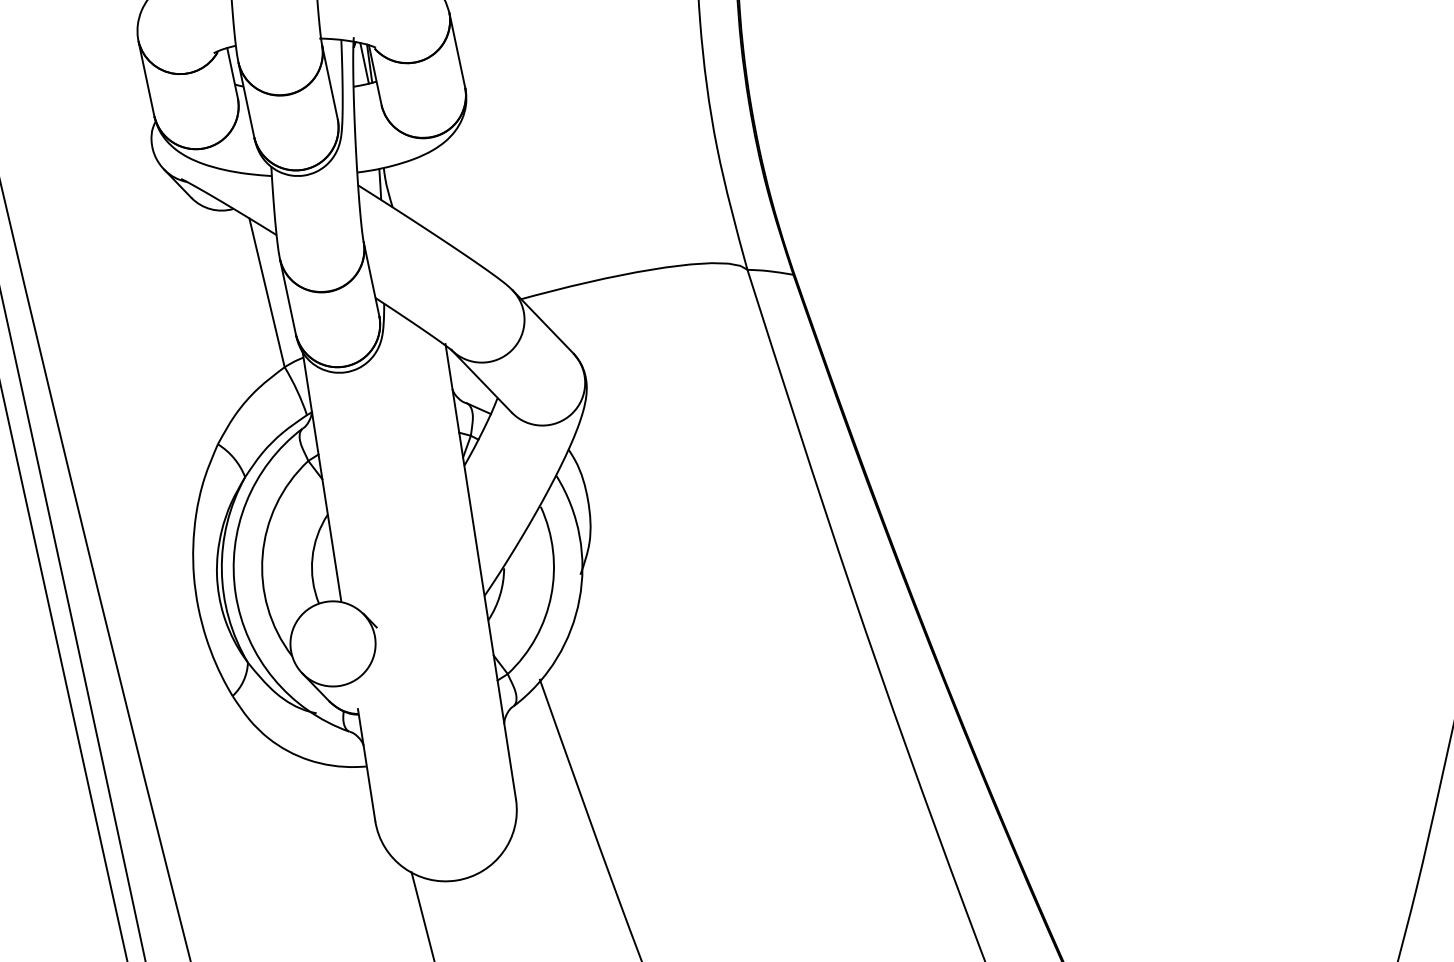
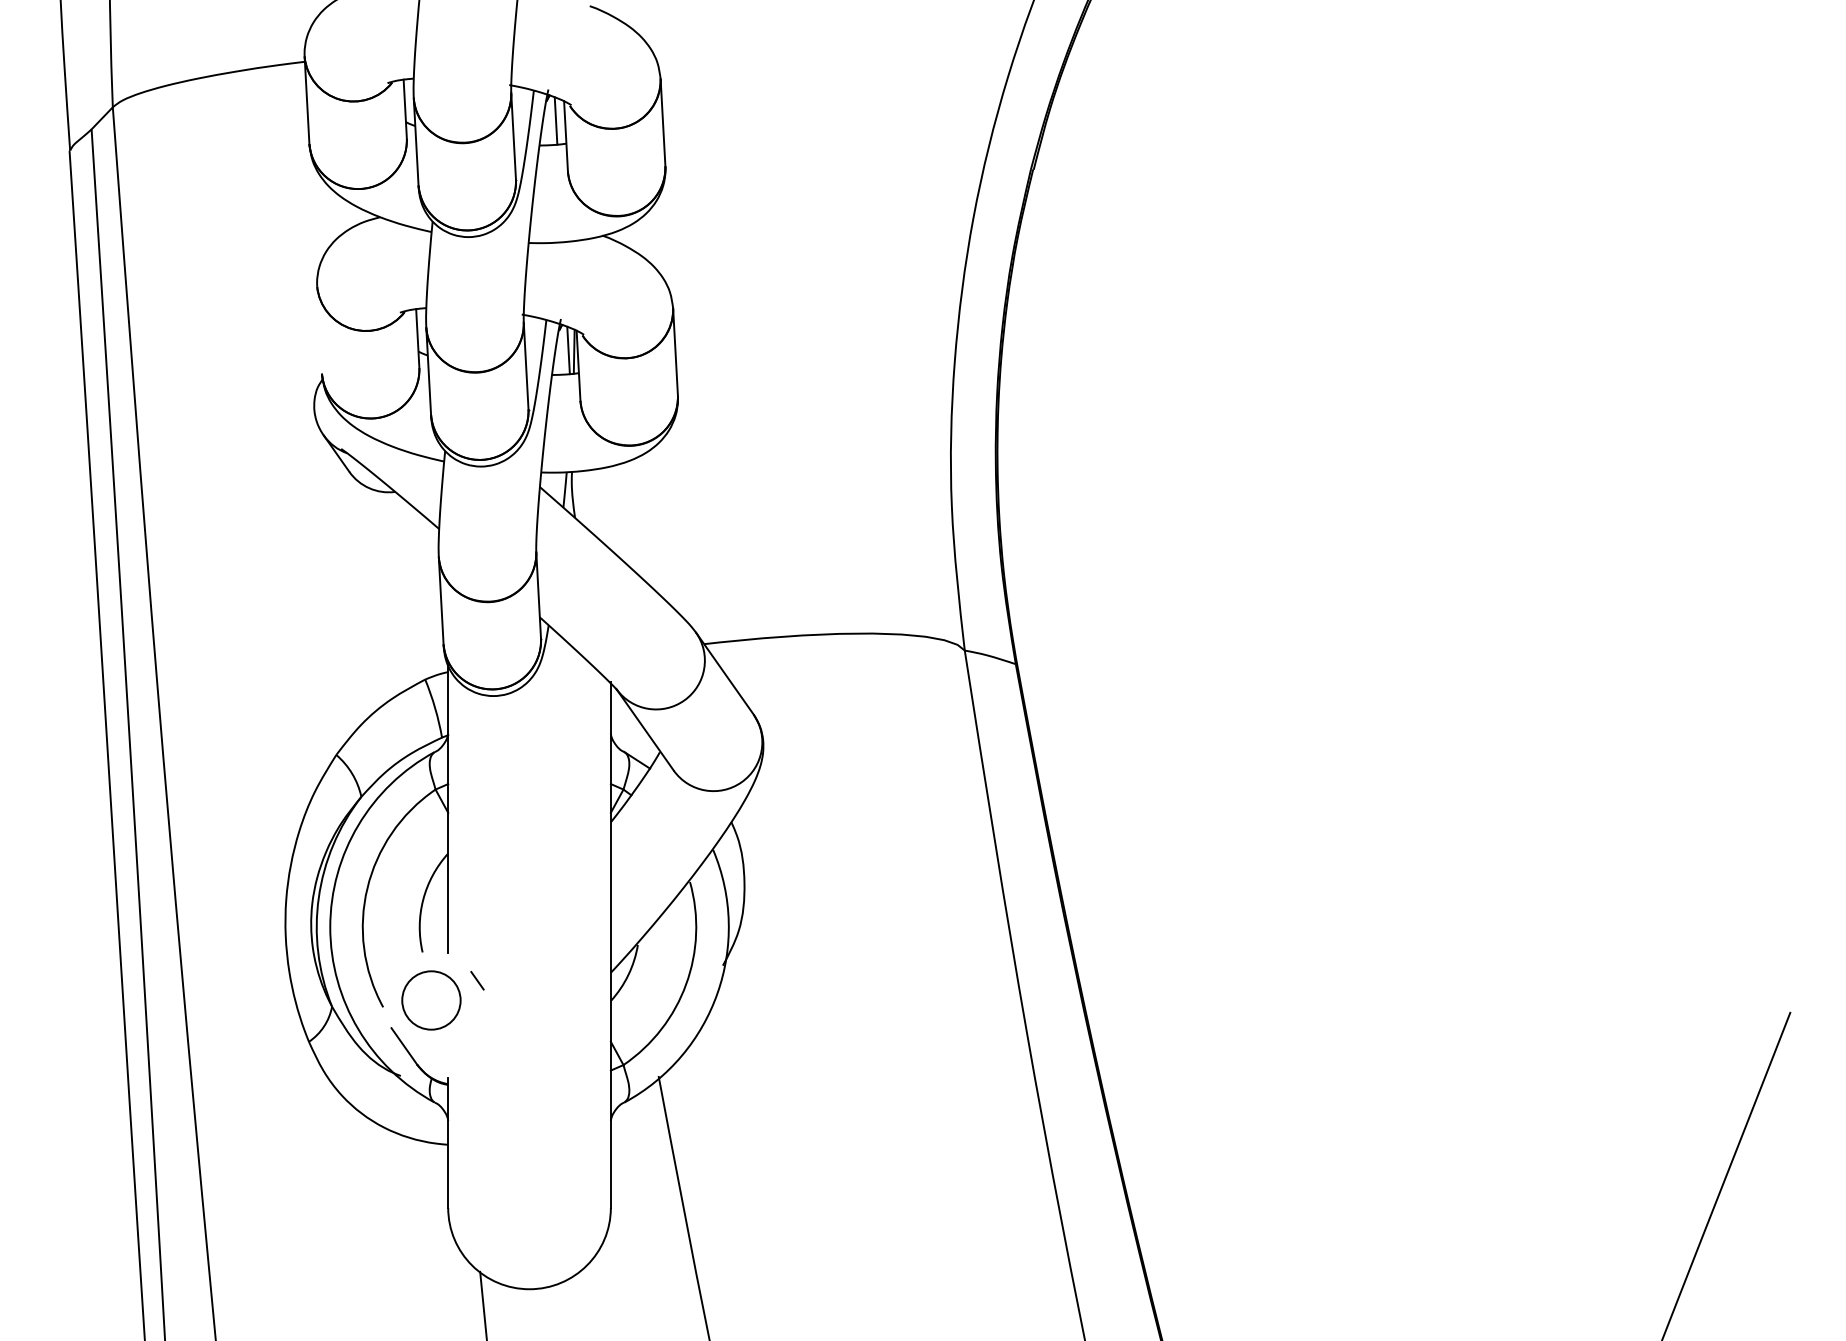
line: (146, 78) -> (319, 329), removed
line: (267, 292) -> (418, 592), removed
circle: (333, 643) -> (431, 1000), size x0.6

